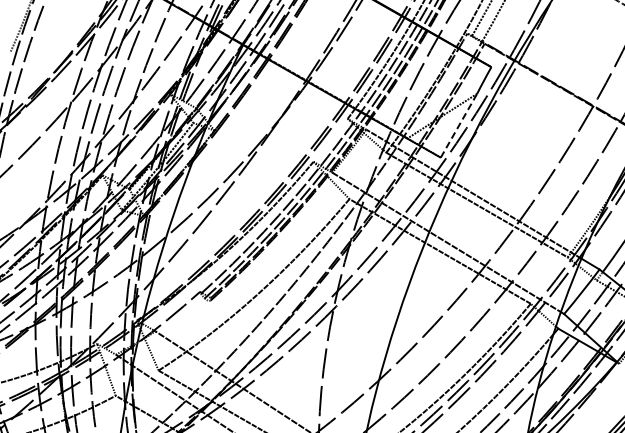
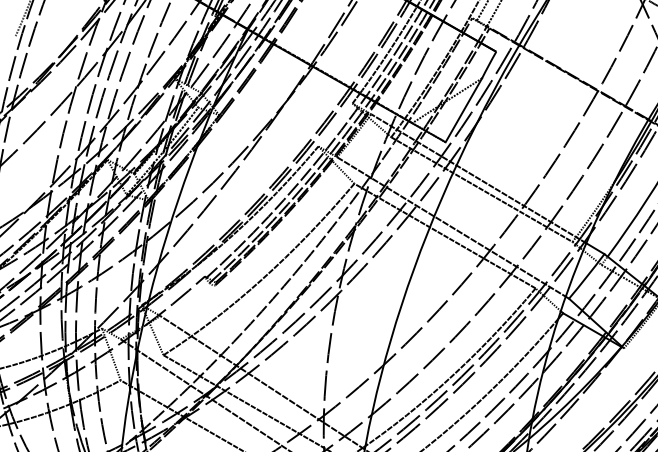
line: (458, 125) -> (463, 110), dashed -> solid

